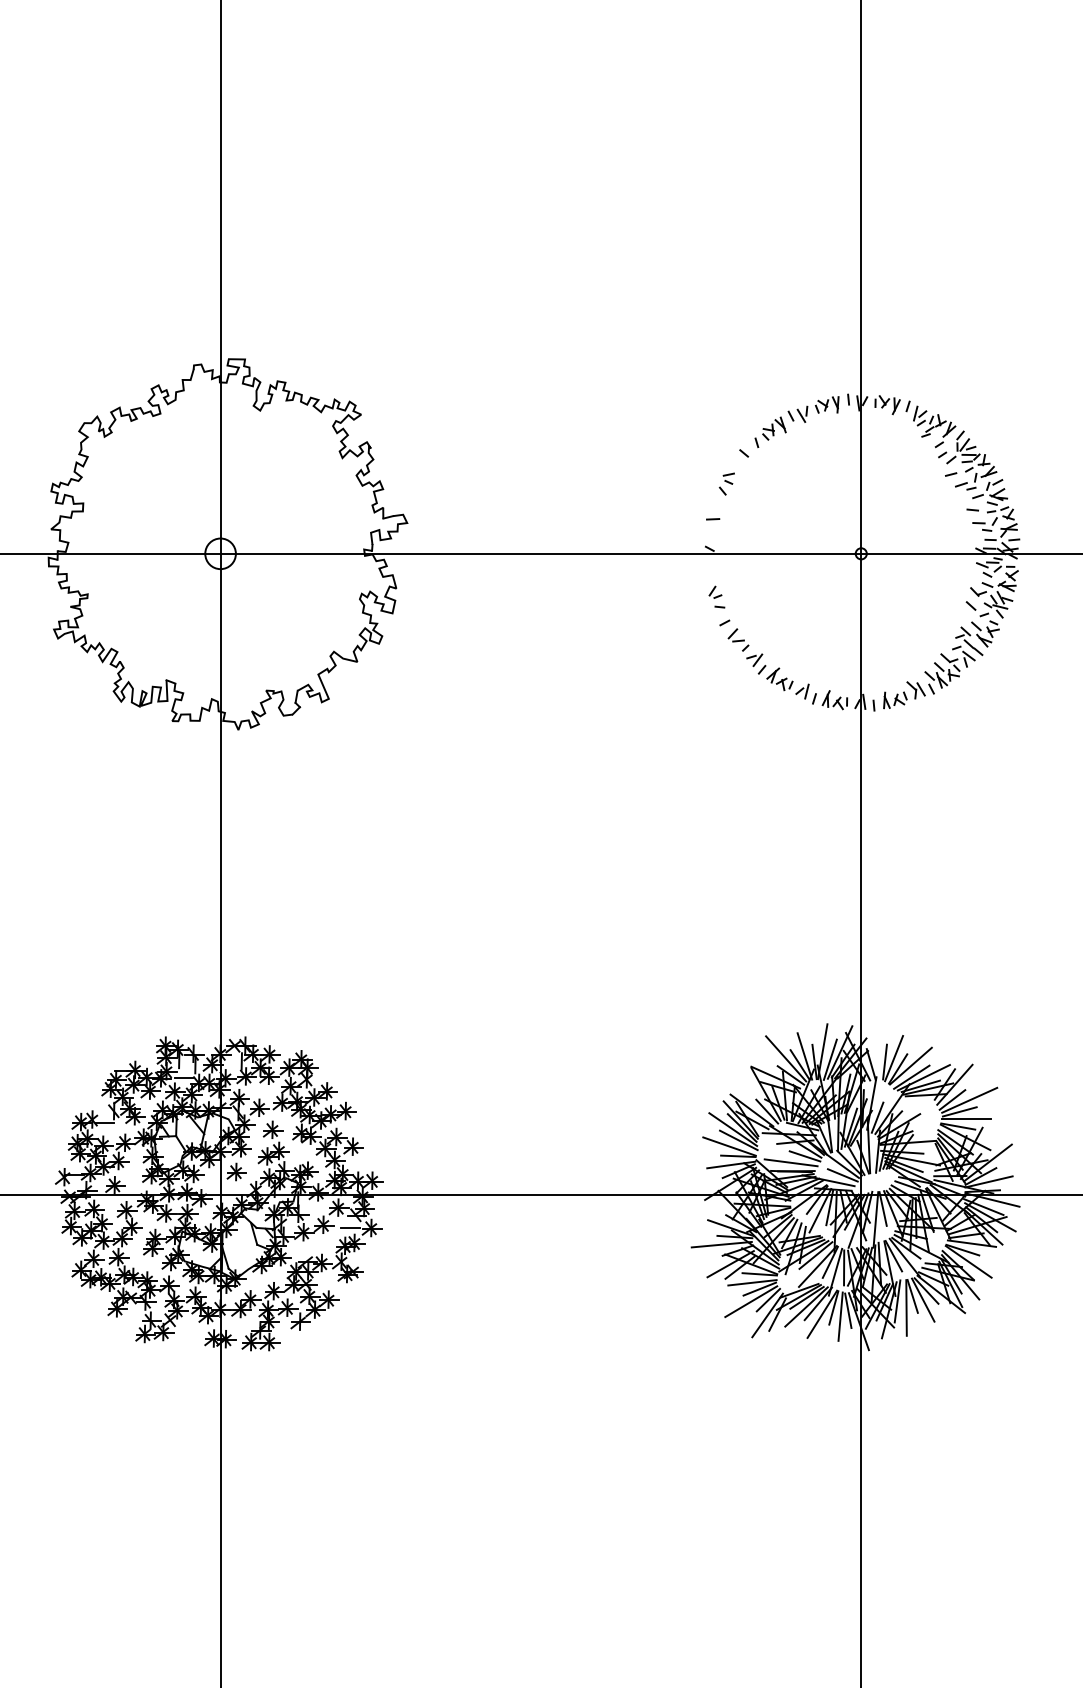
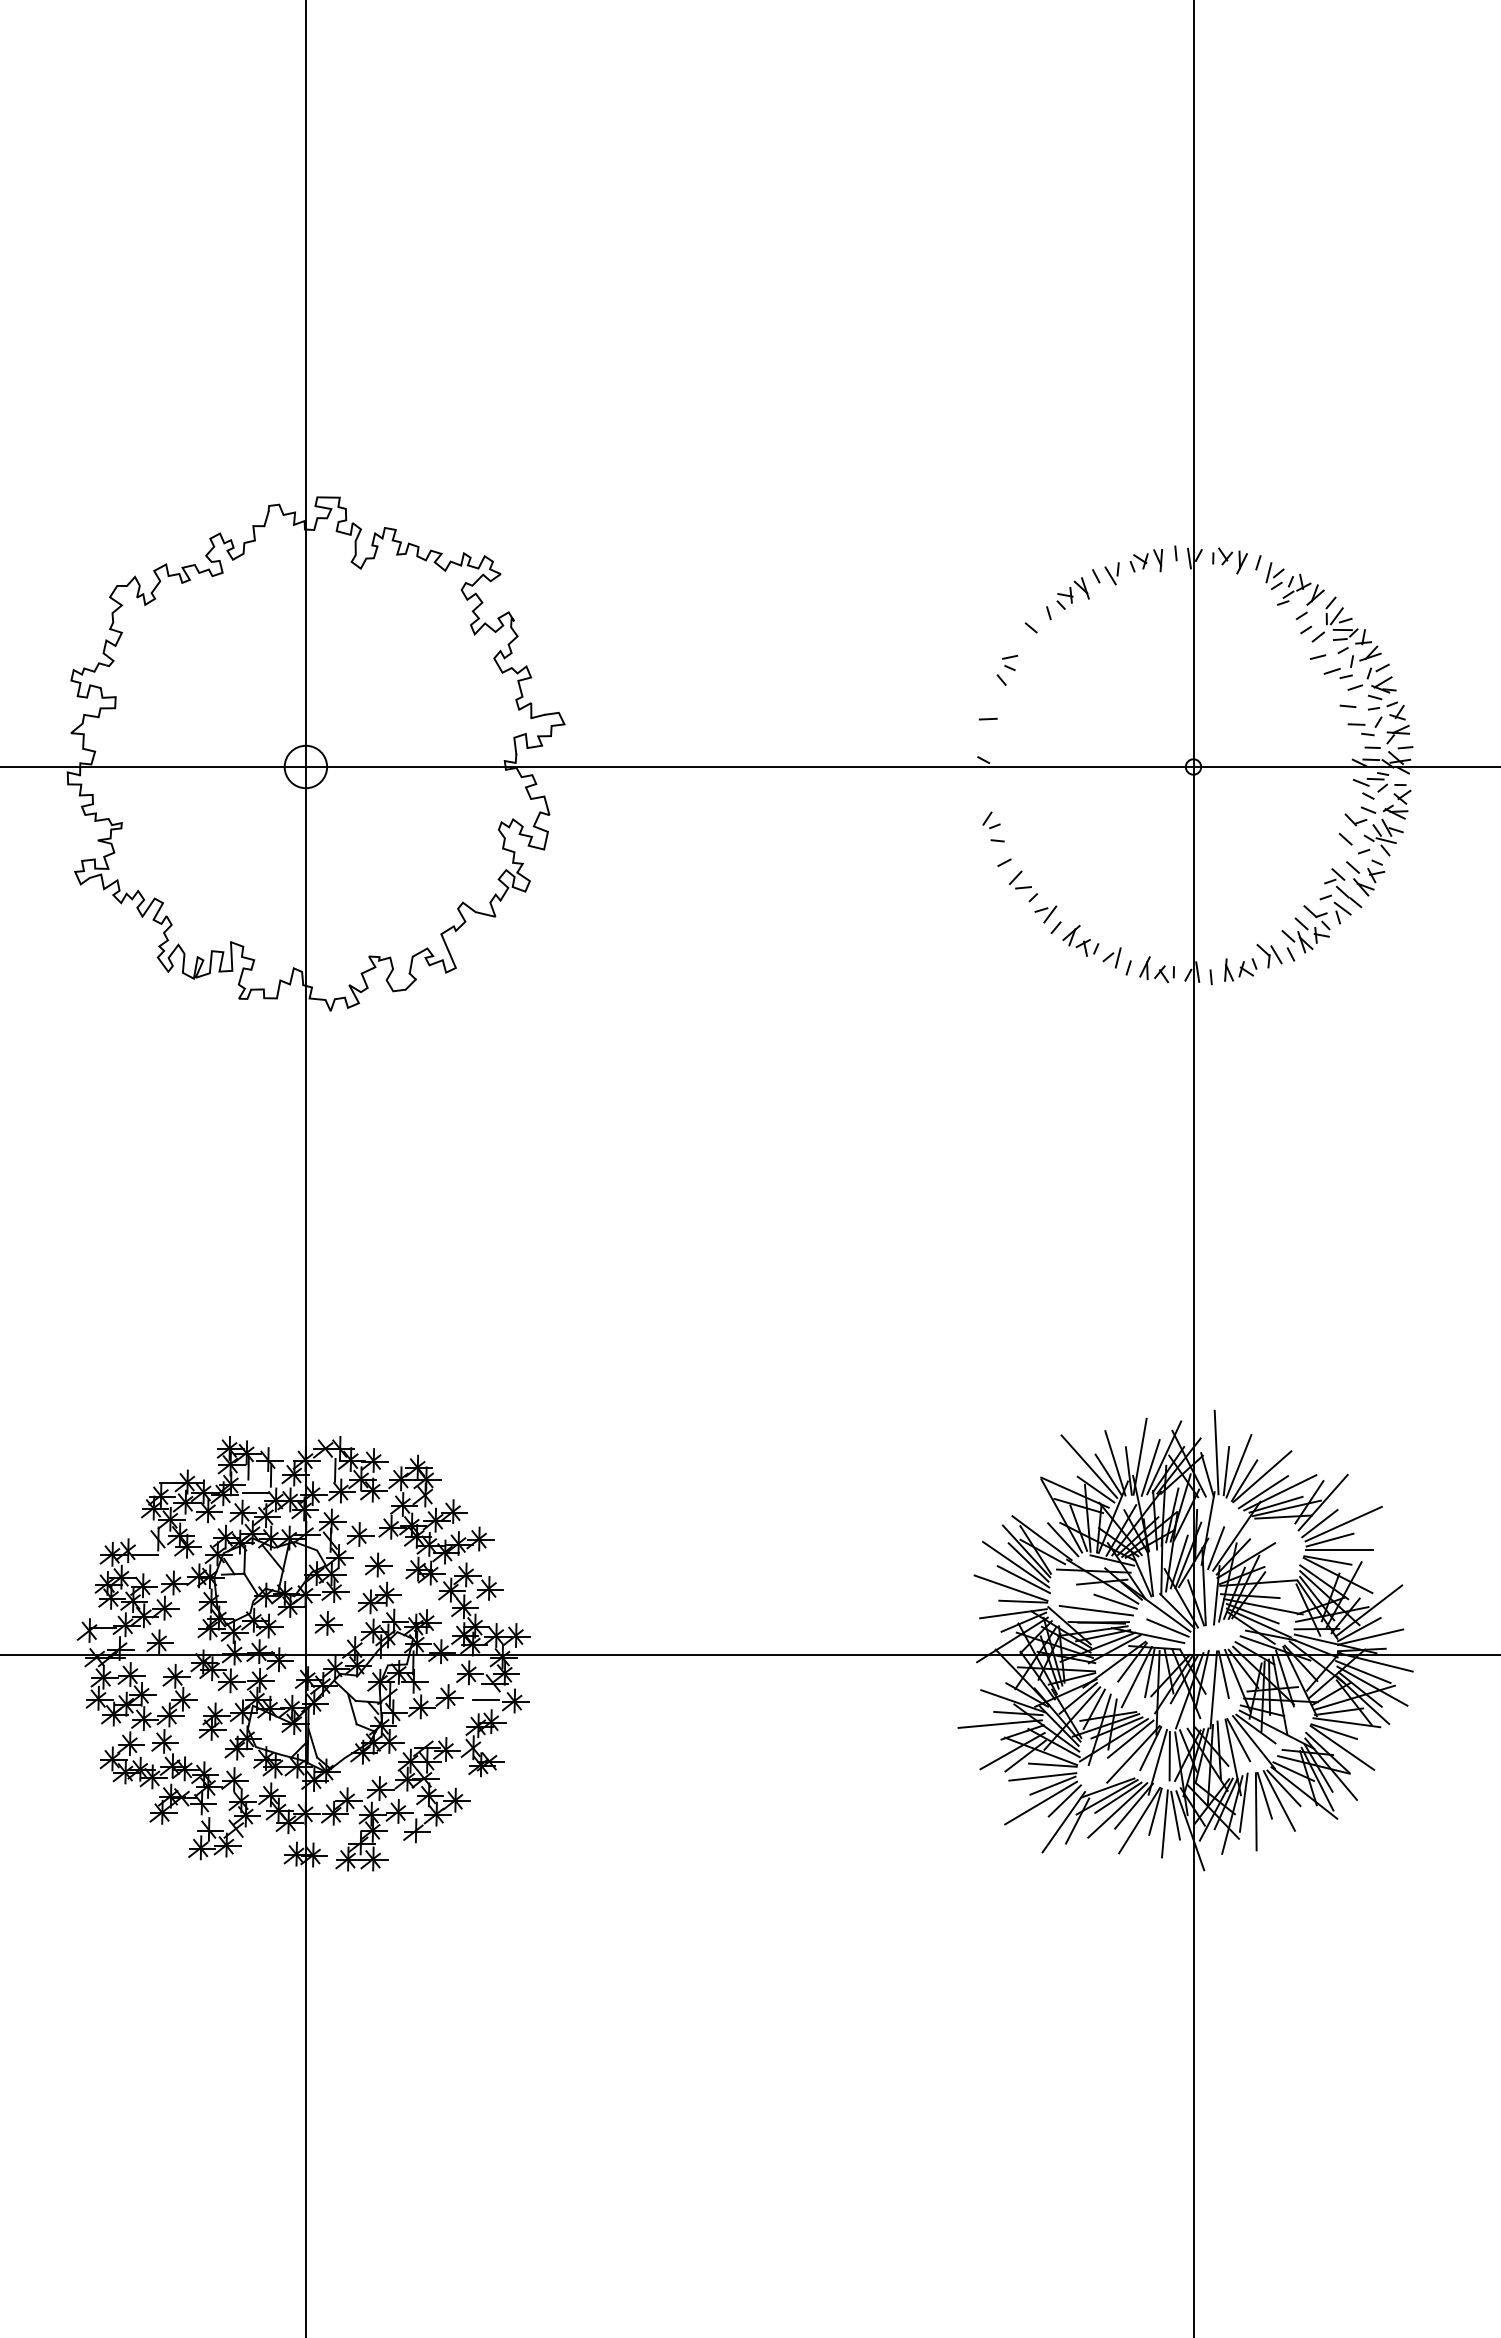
line: (877, 1048) -> (1216, 1452), added

